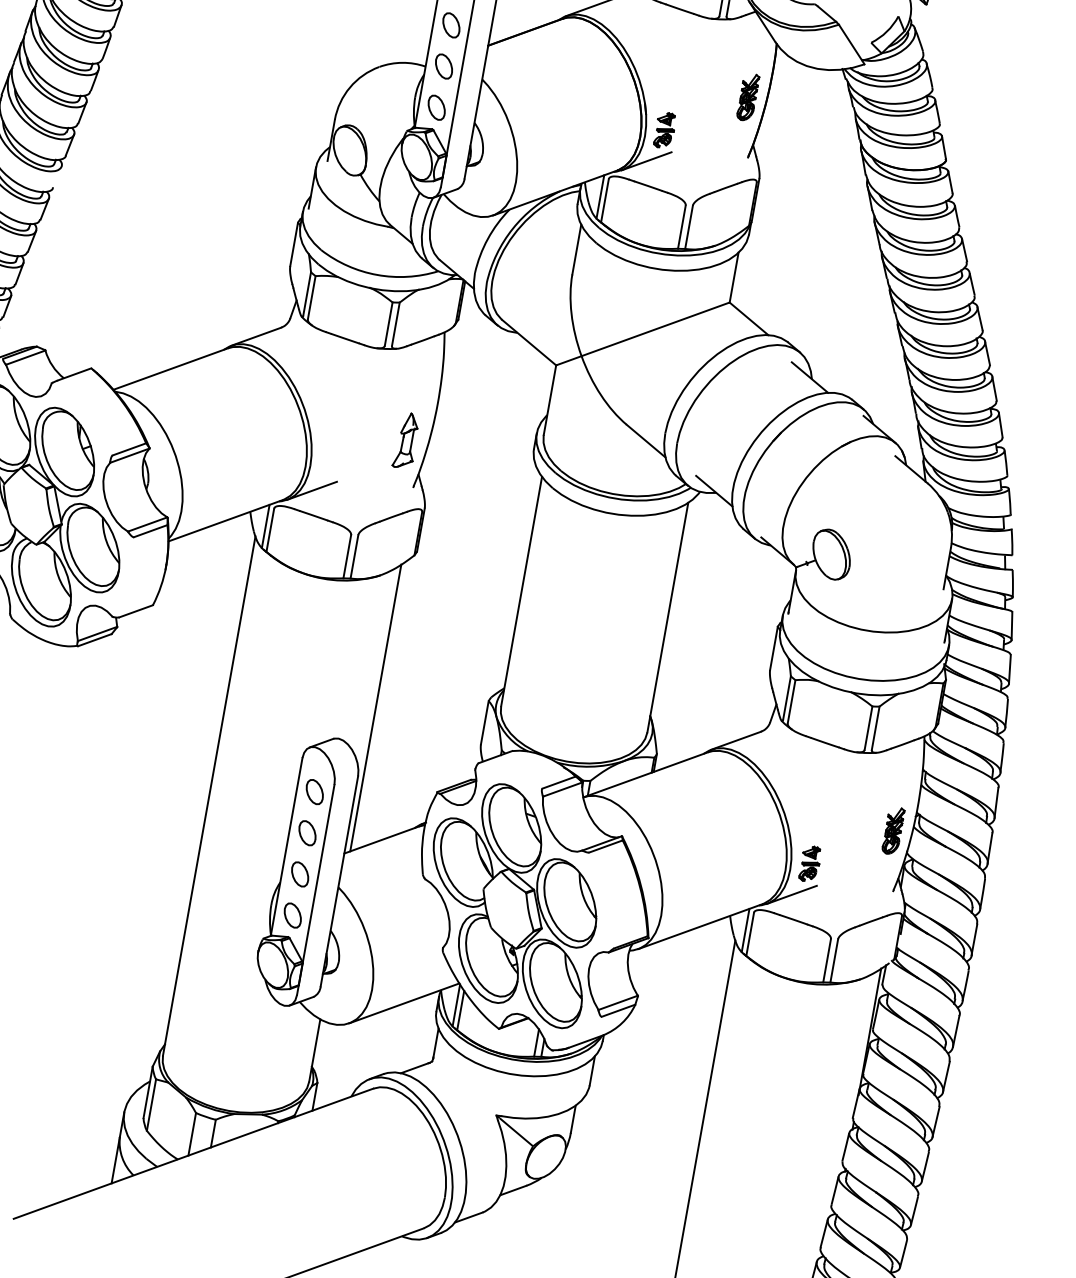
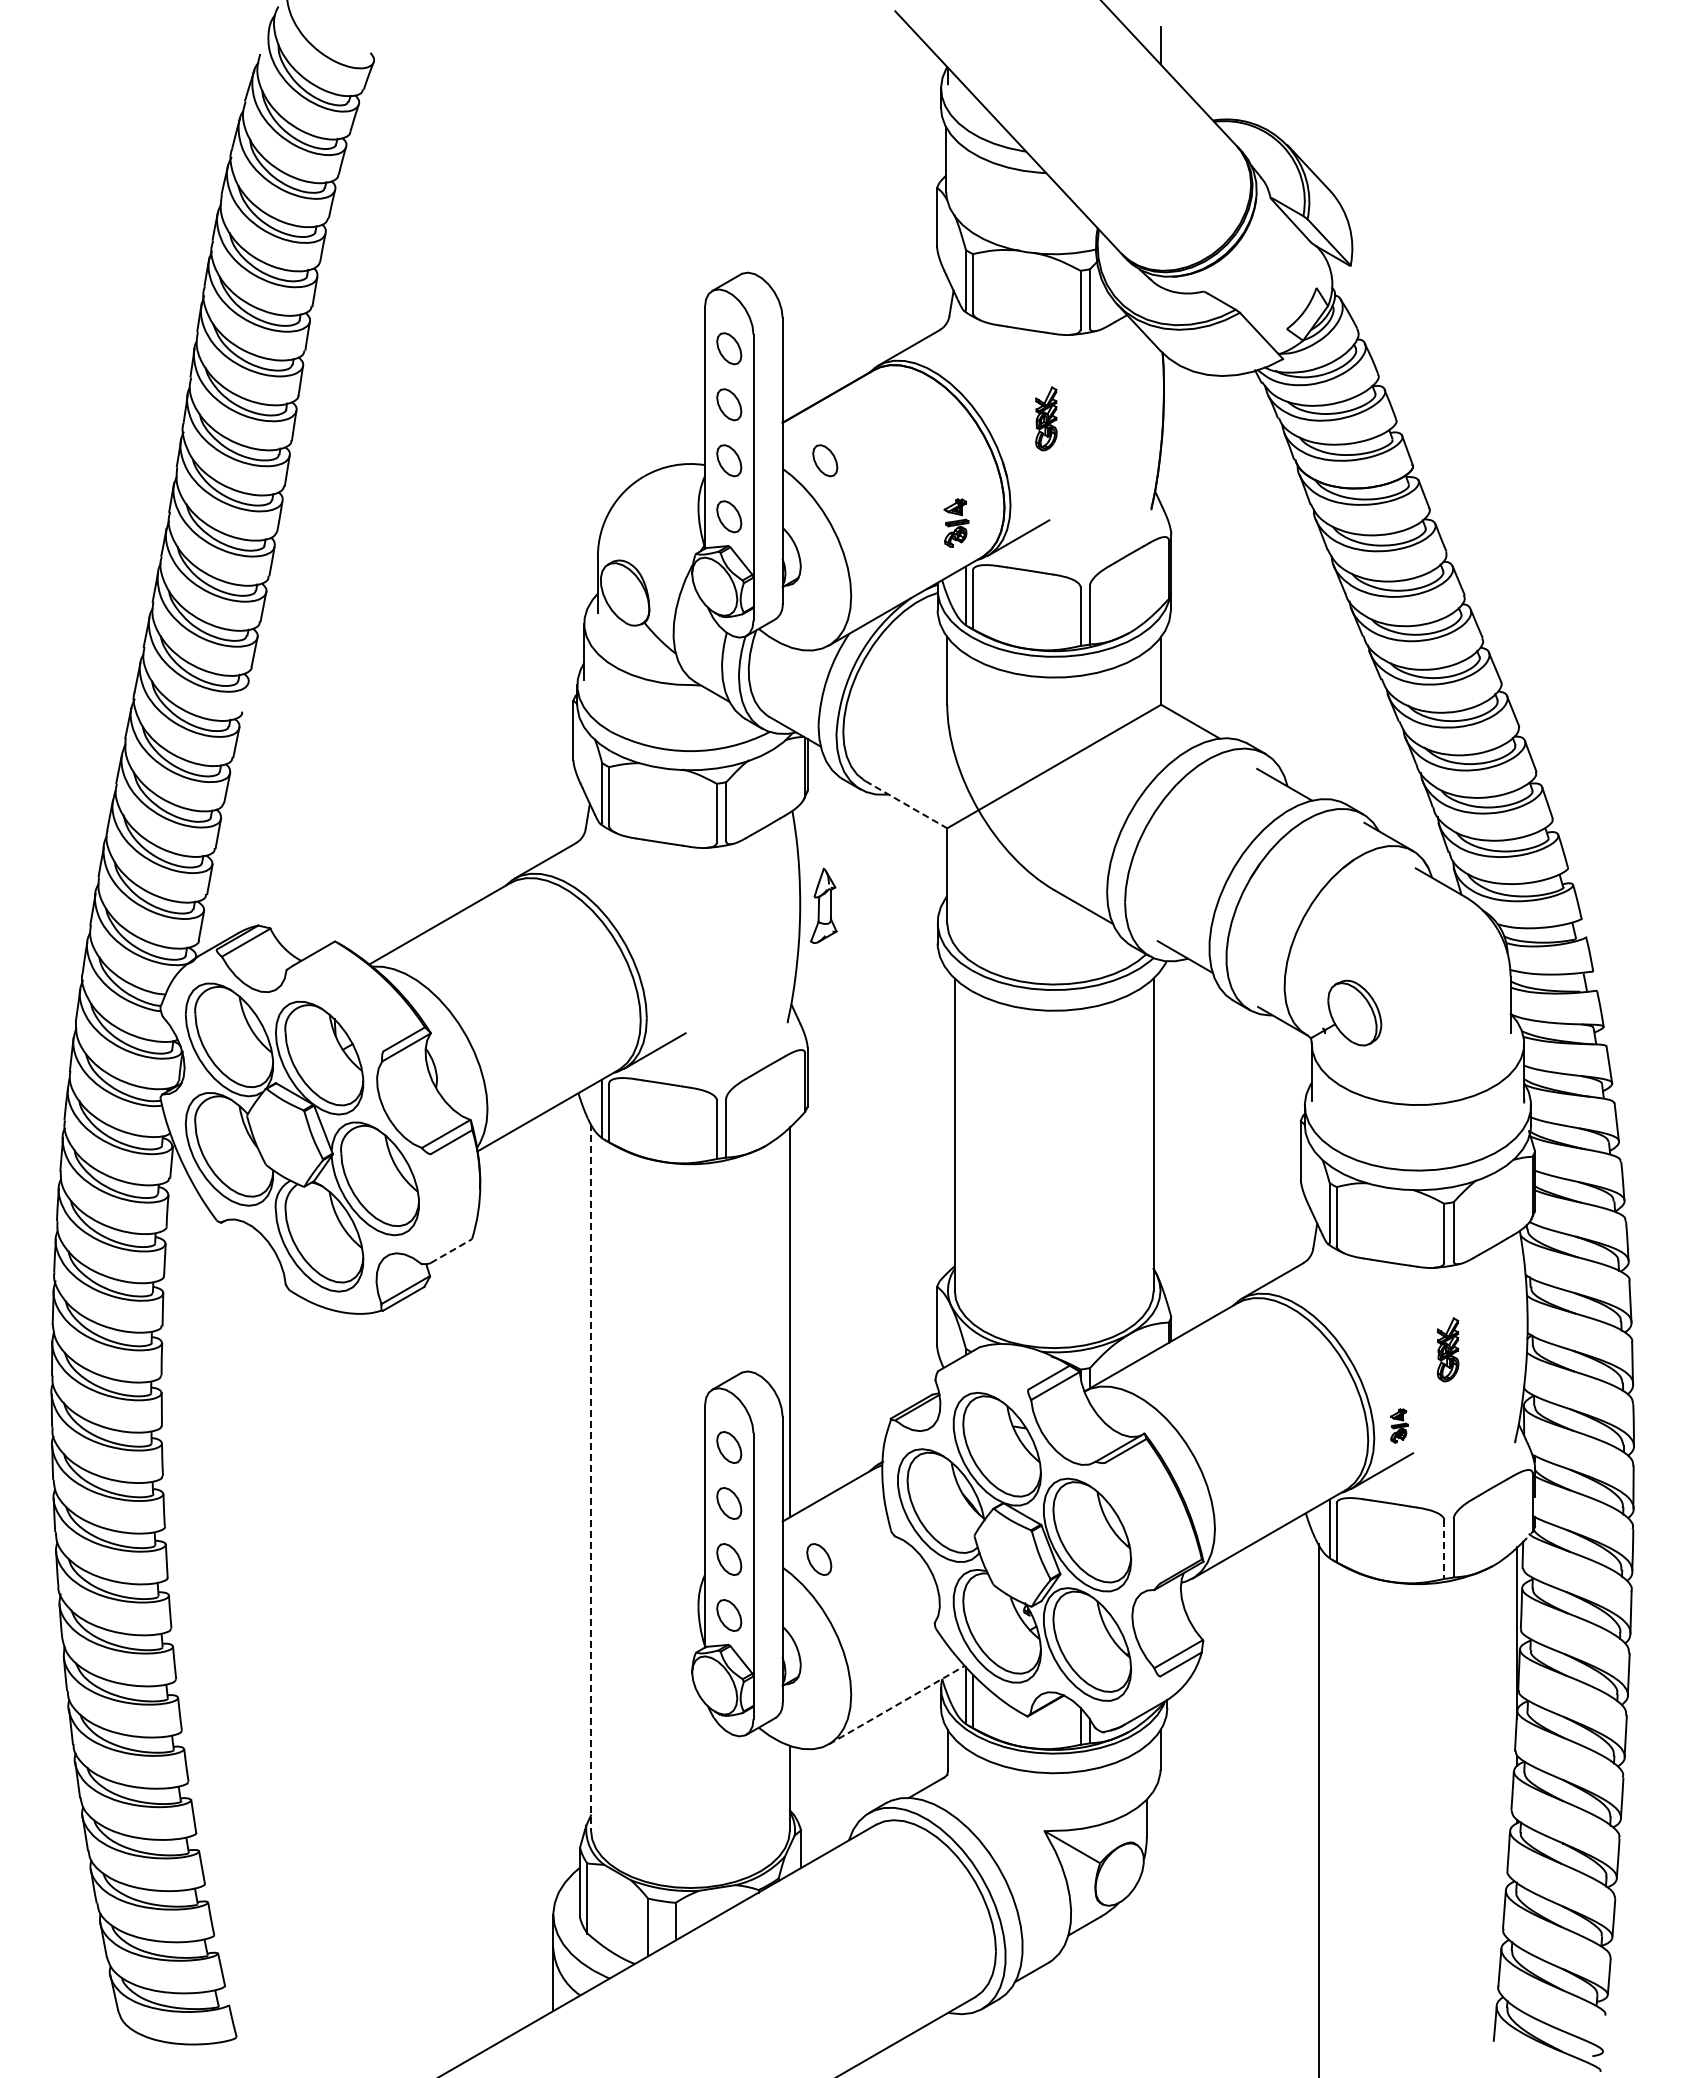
part: (514, 78) -> (825, 460), added
part: (748, 97) -> (1046, 418), moved
part: (665, 130) -> (956, 522), moved
line: (529, 342) -> (906, 804), solid -> dashed
part: (406, 440) -> (823, 905), moved
line: (136, 611) -> (451, 1251), solid -> dashed
line: (209, 796) -> (591, 1478), solid -> dashed
part: (892, 830) -> (1447, 1349), moved
part: (810, 863) -> (1399, 1425), size x0.7
part: (366, 886) -> (819, 1559), added
line: (827, 961) -> (1444, 1550), solid -> dashed
line: (404, 1003) -> (897, 1704), solid -> dashed

